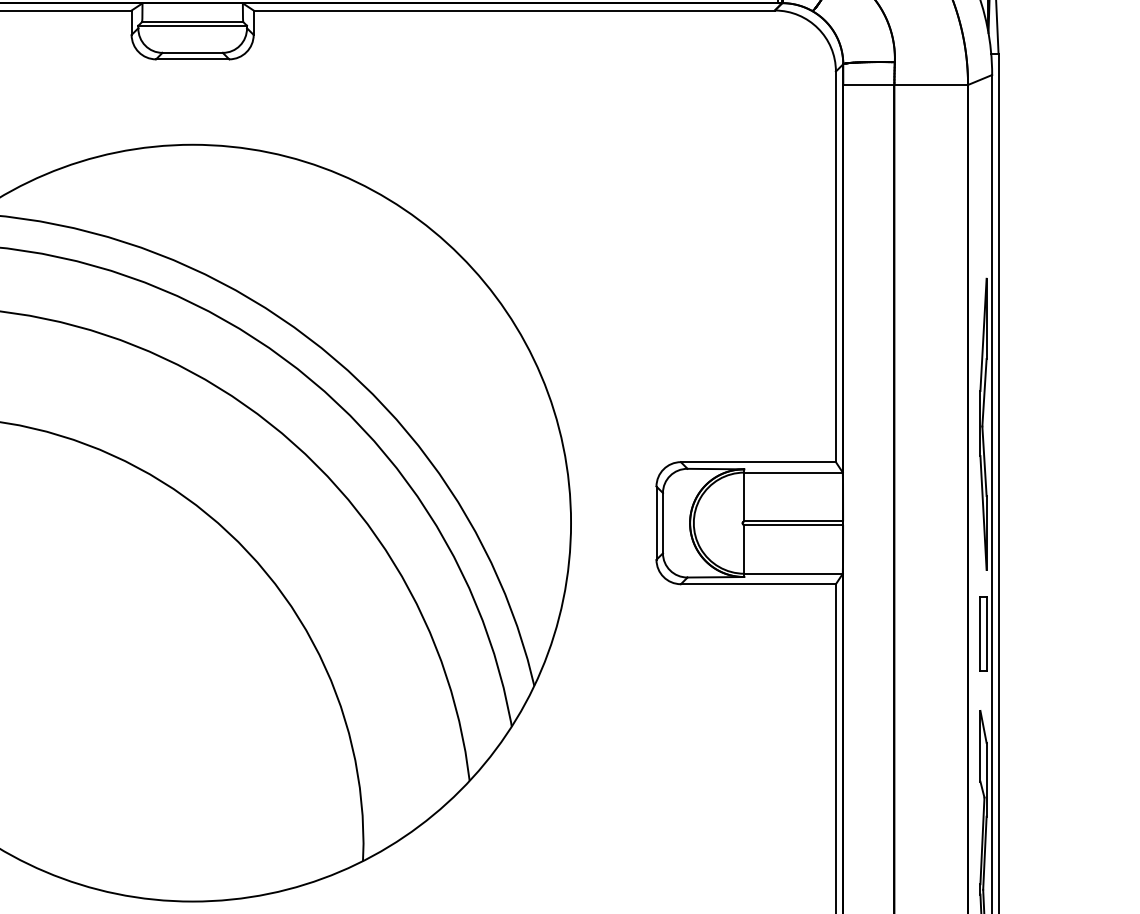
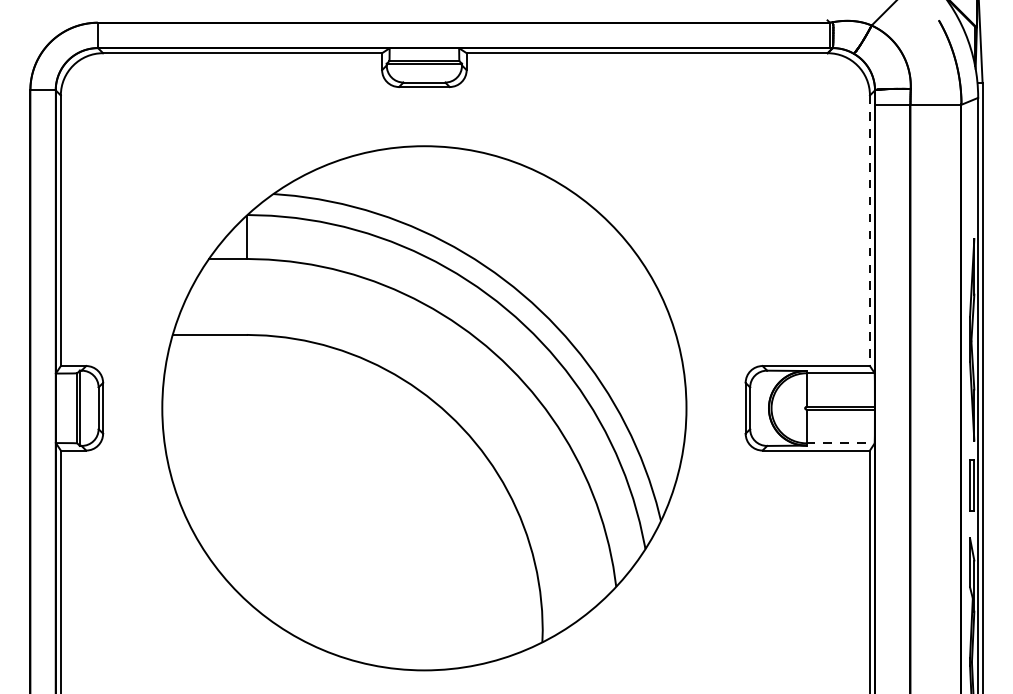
line: (835, 267) -> (869, 231), solid -> dashed
line: (794, 573) -> (841, 443), solid -> dashed

